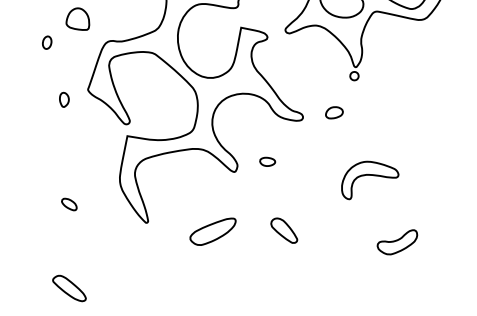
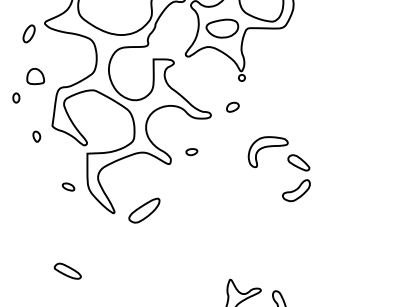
part: (69, 203) -> (68, 186), moved
part: (284, 229) -> (298, 162), moved
part: (212, 230) -> (144, 210), moved

